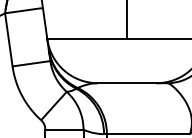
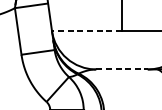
line: (87, 39) -> (87, 31), solid -> dashed
line: (127, 83) -> (122, 69), solid -> dashed

